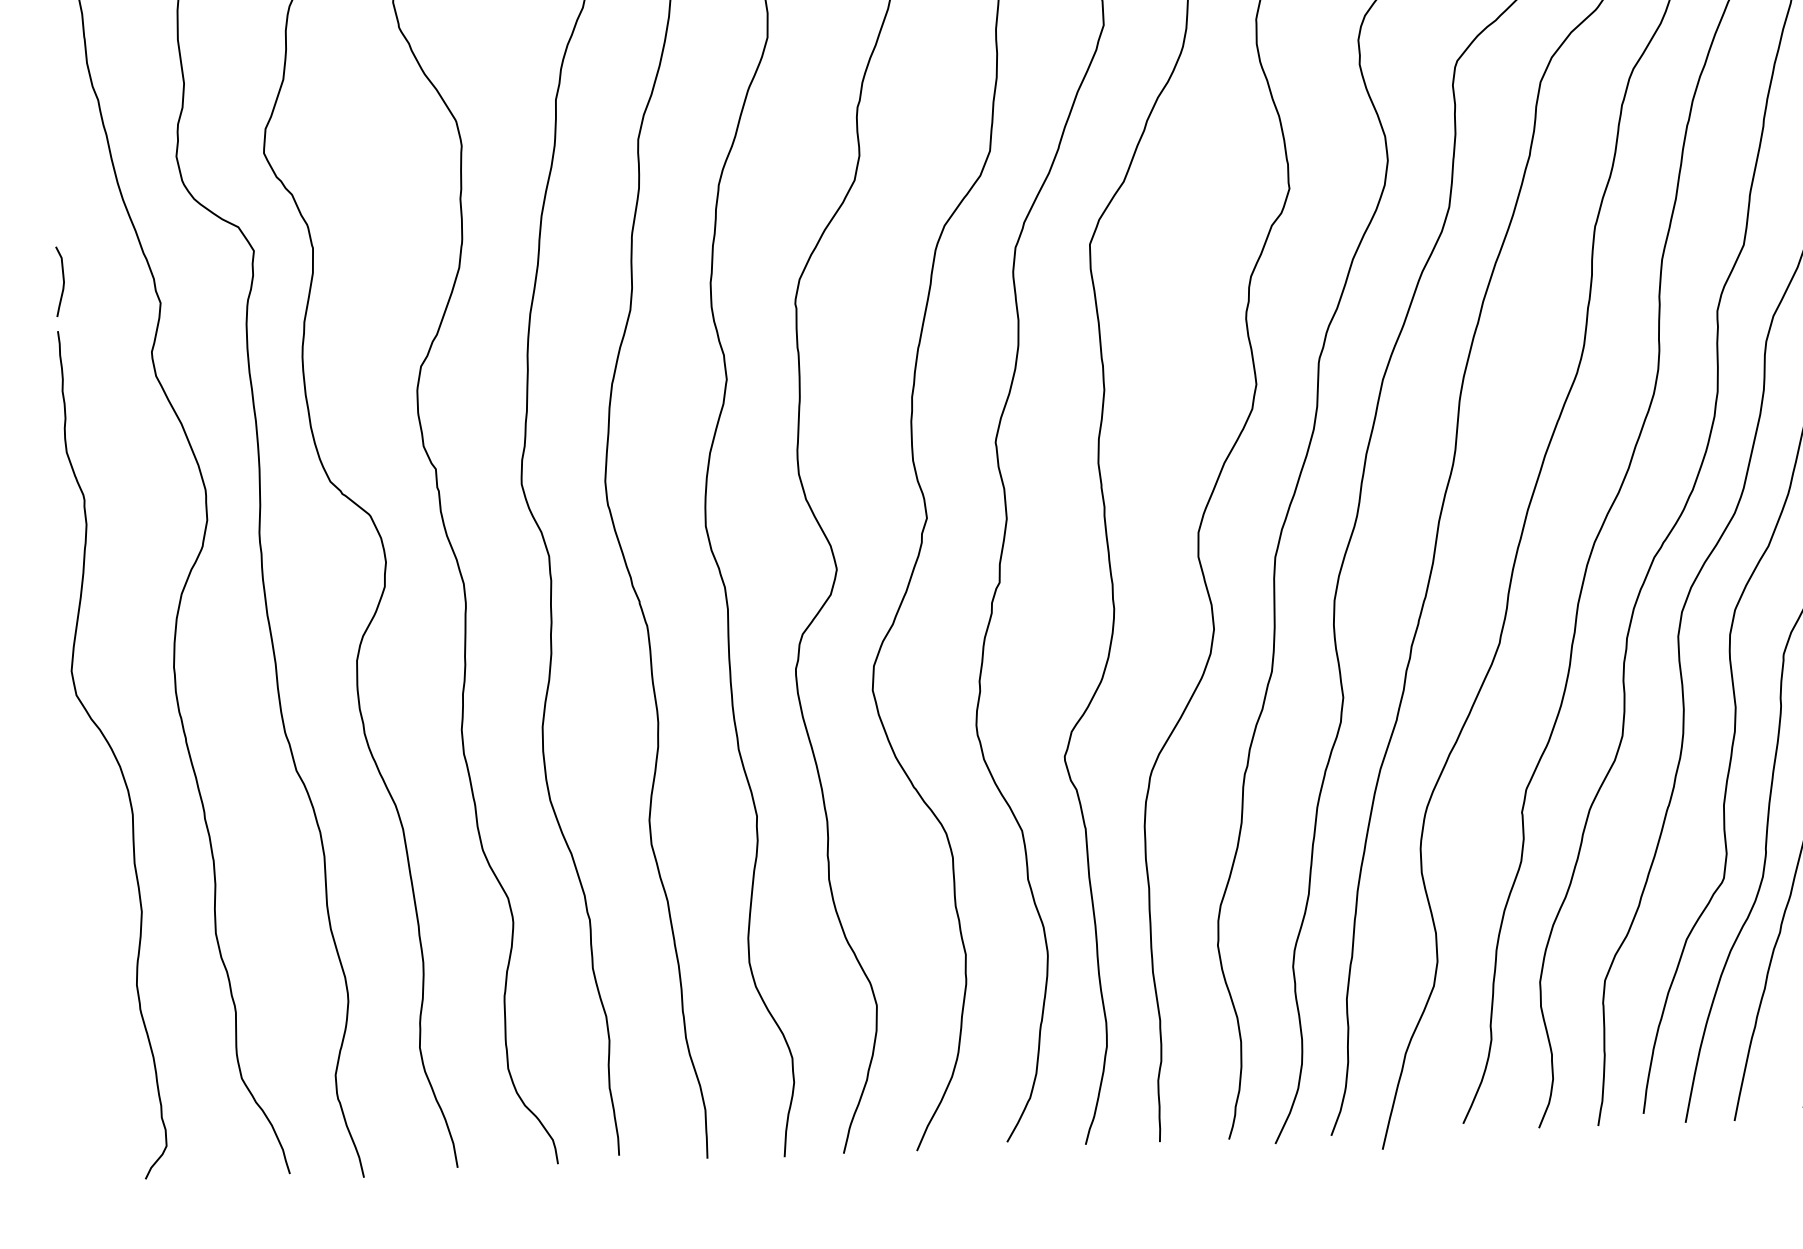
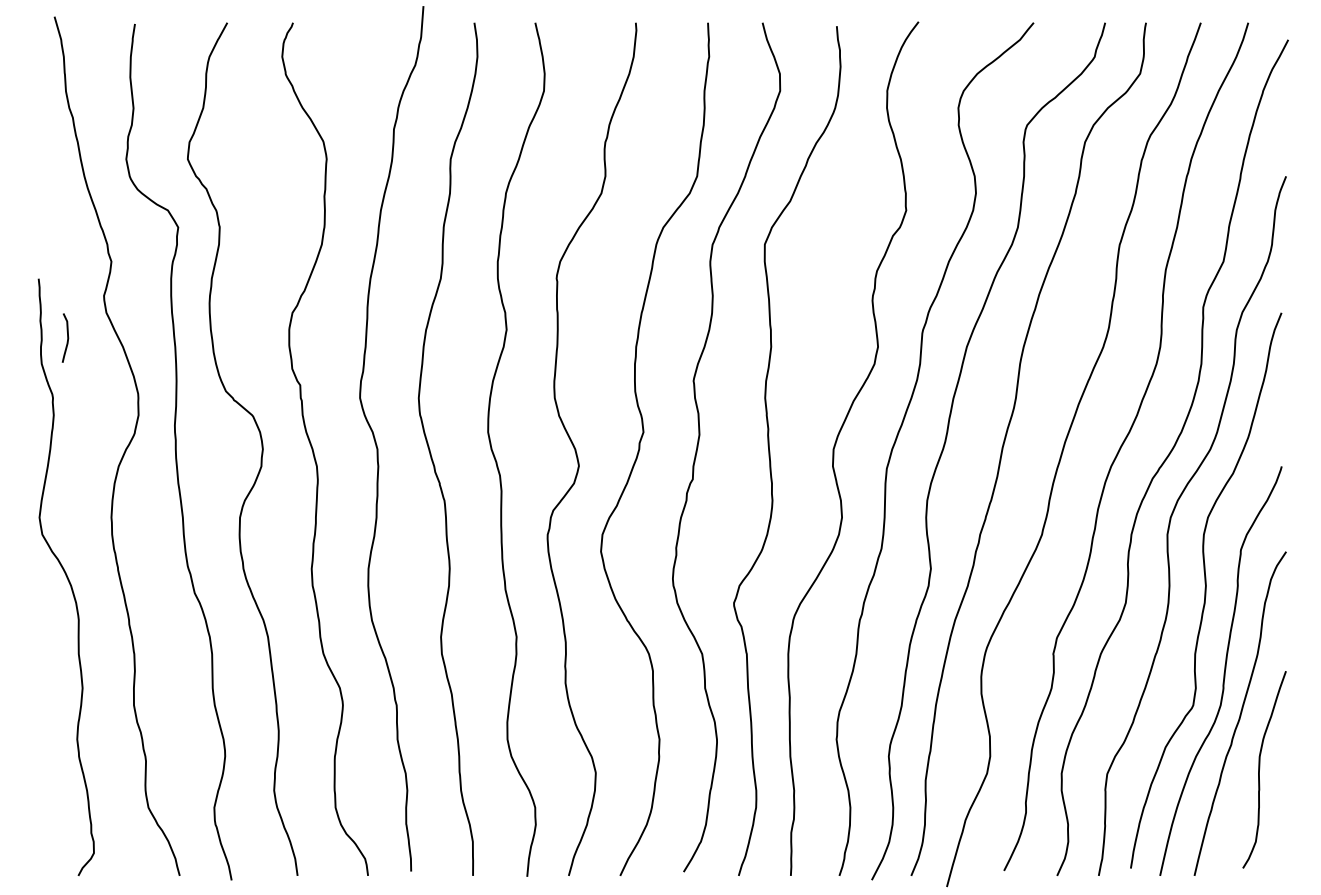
curve: (62, 280) -> (67, 337), moved

